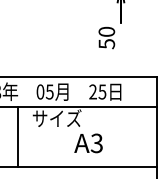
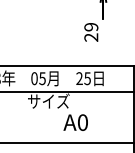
text: (107, 36) -> (91, 31), 50 -> 29
line: (17, 136) -> (14, 116), removed
text: (96, 143) -> (82, 122), A3 -> A0

